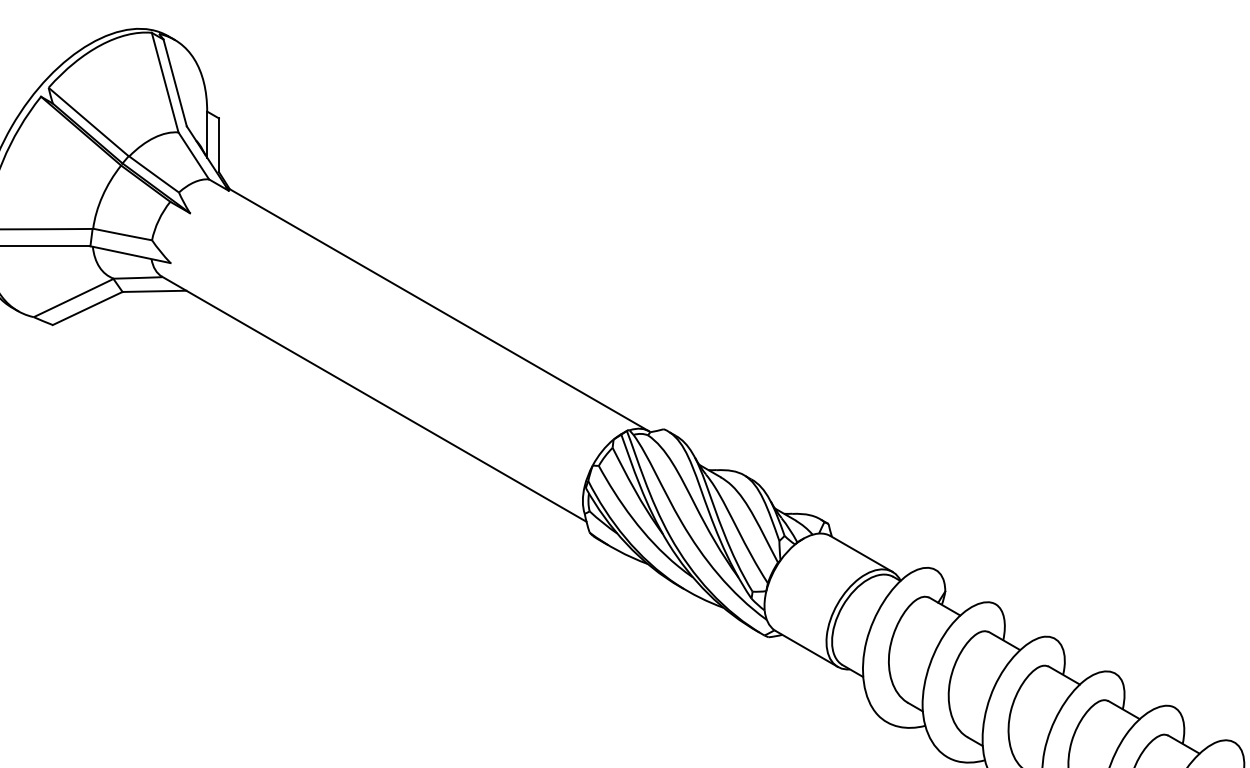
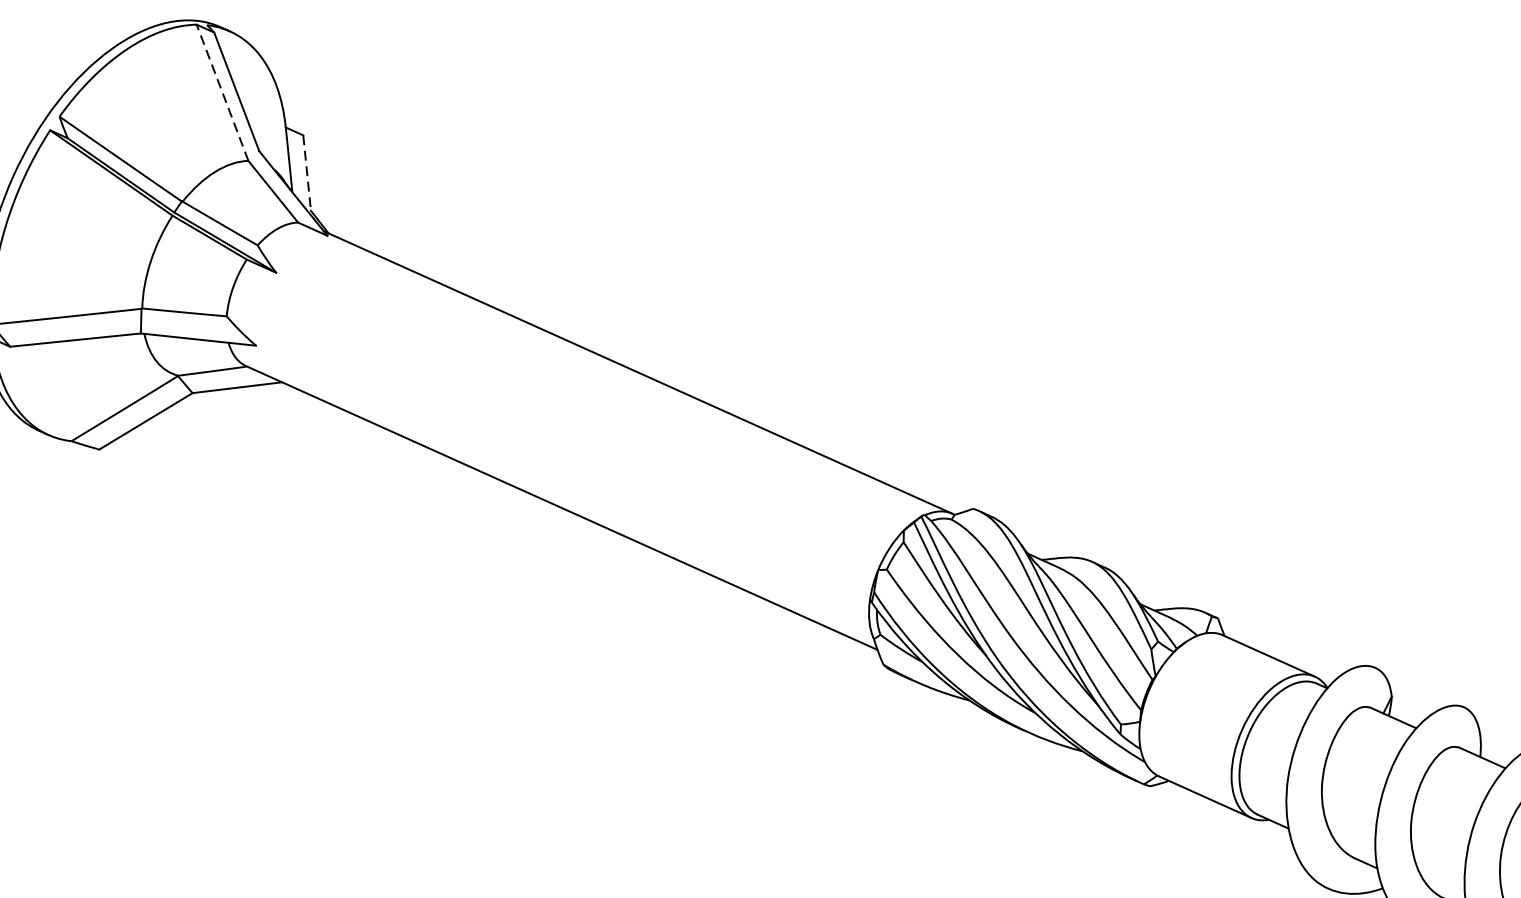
line: (165, 82) -> (223, 92), solid -> dashed
line: (218, 145) -> (306, 173), solid -> dashed

